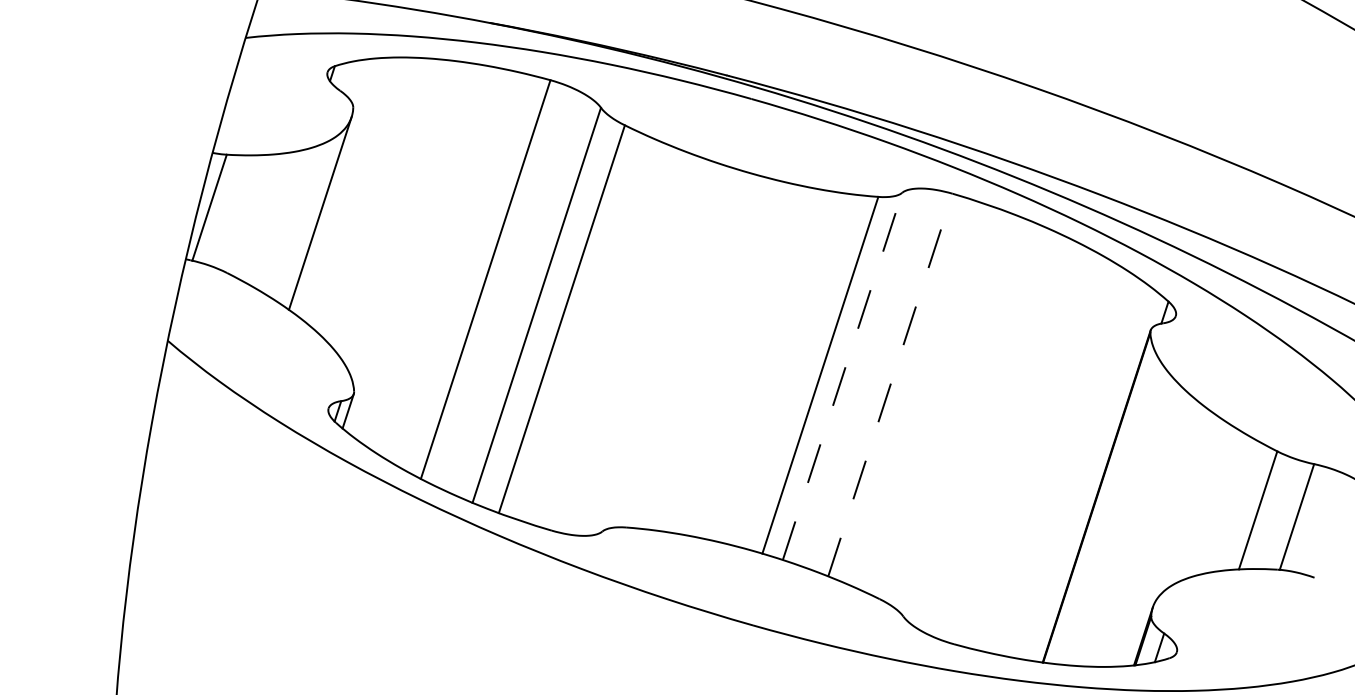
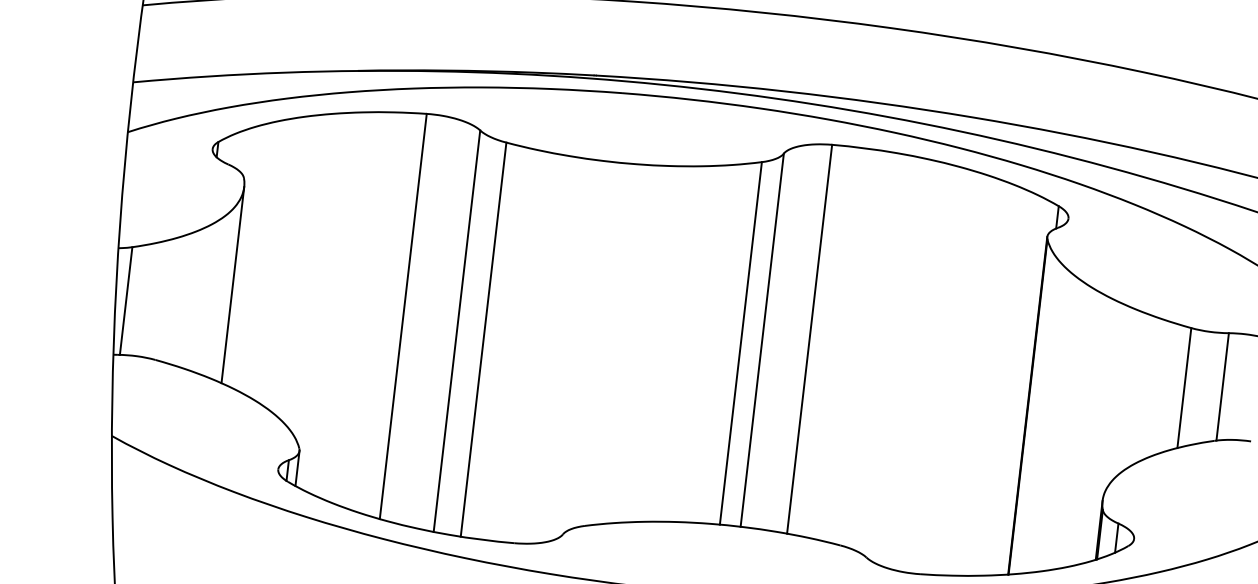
line: (842, 375) -> (762, 339), dashed -> solid
line: (890, 384) -> (809, 338), dashed -> solid

